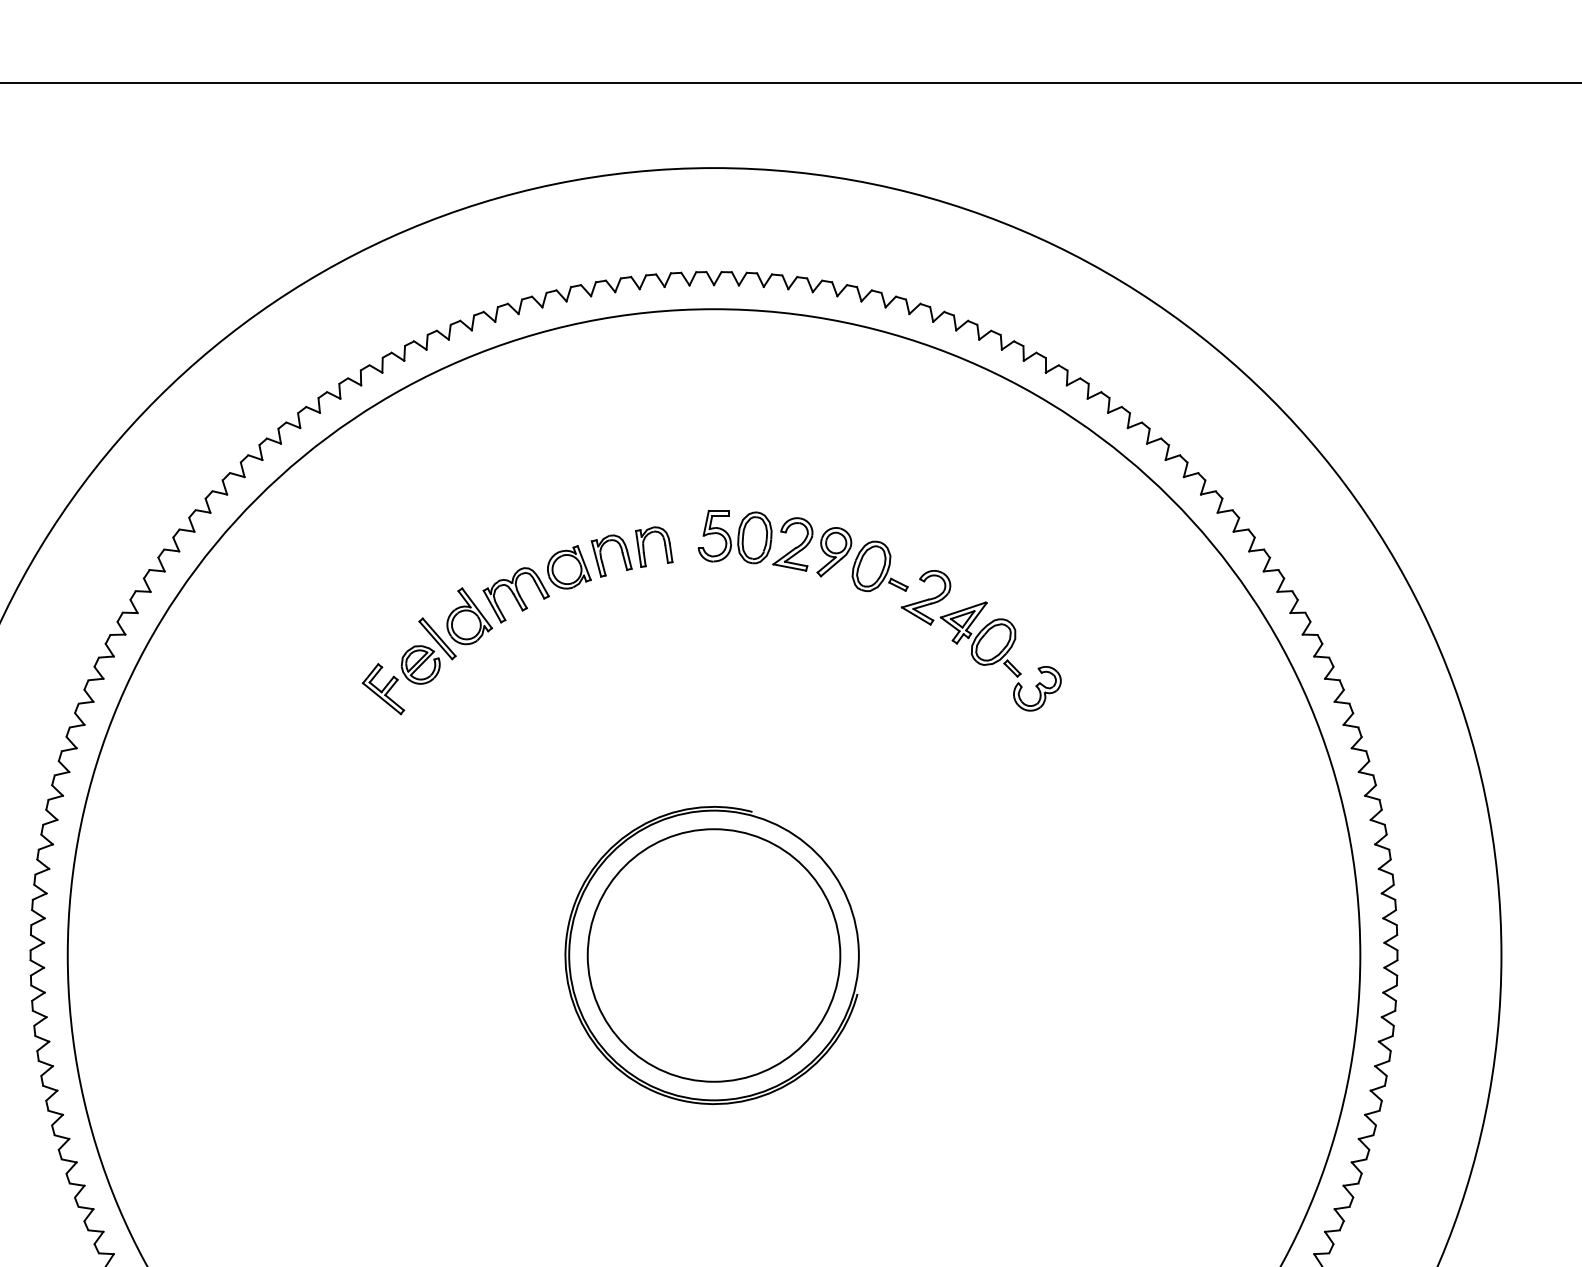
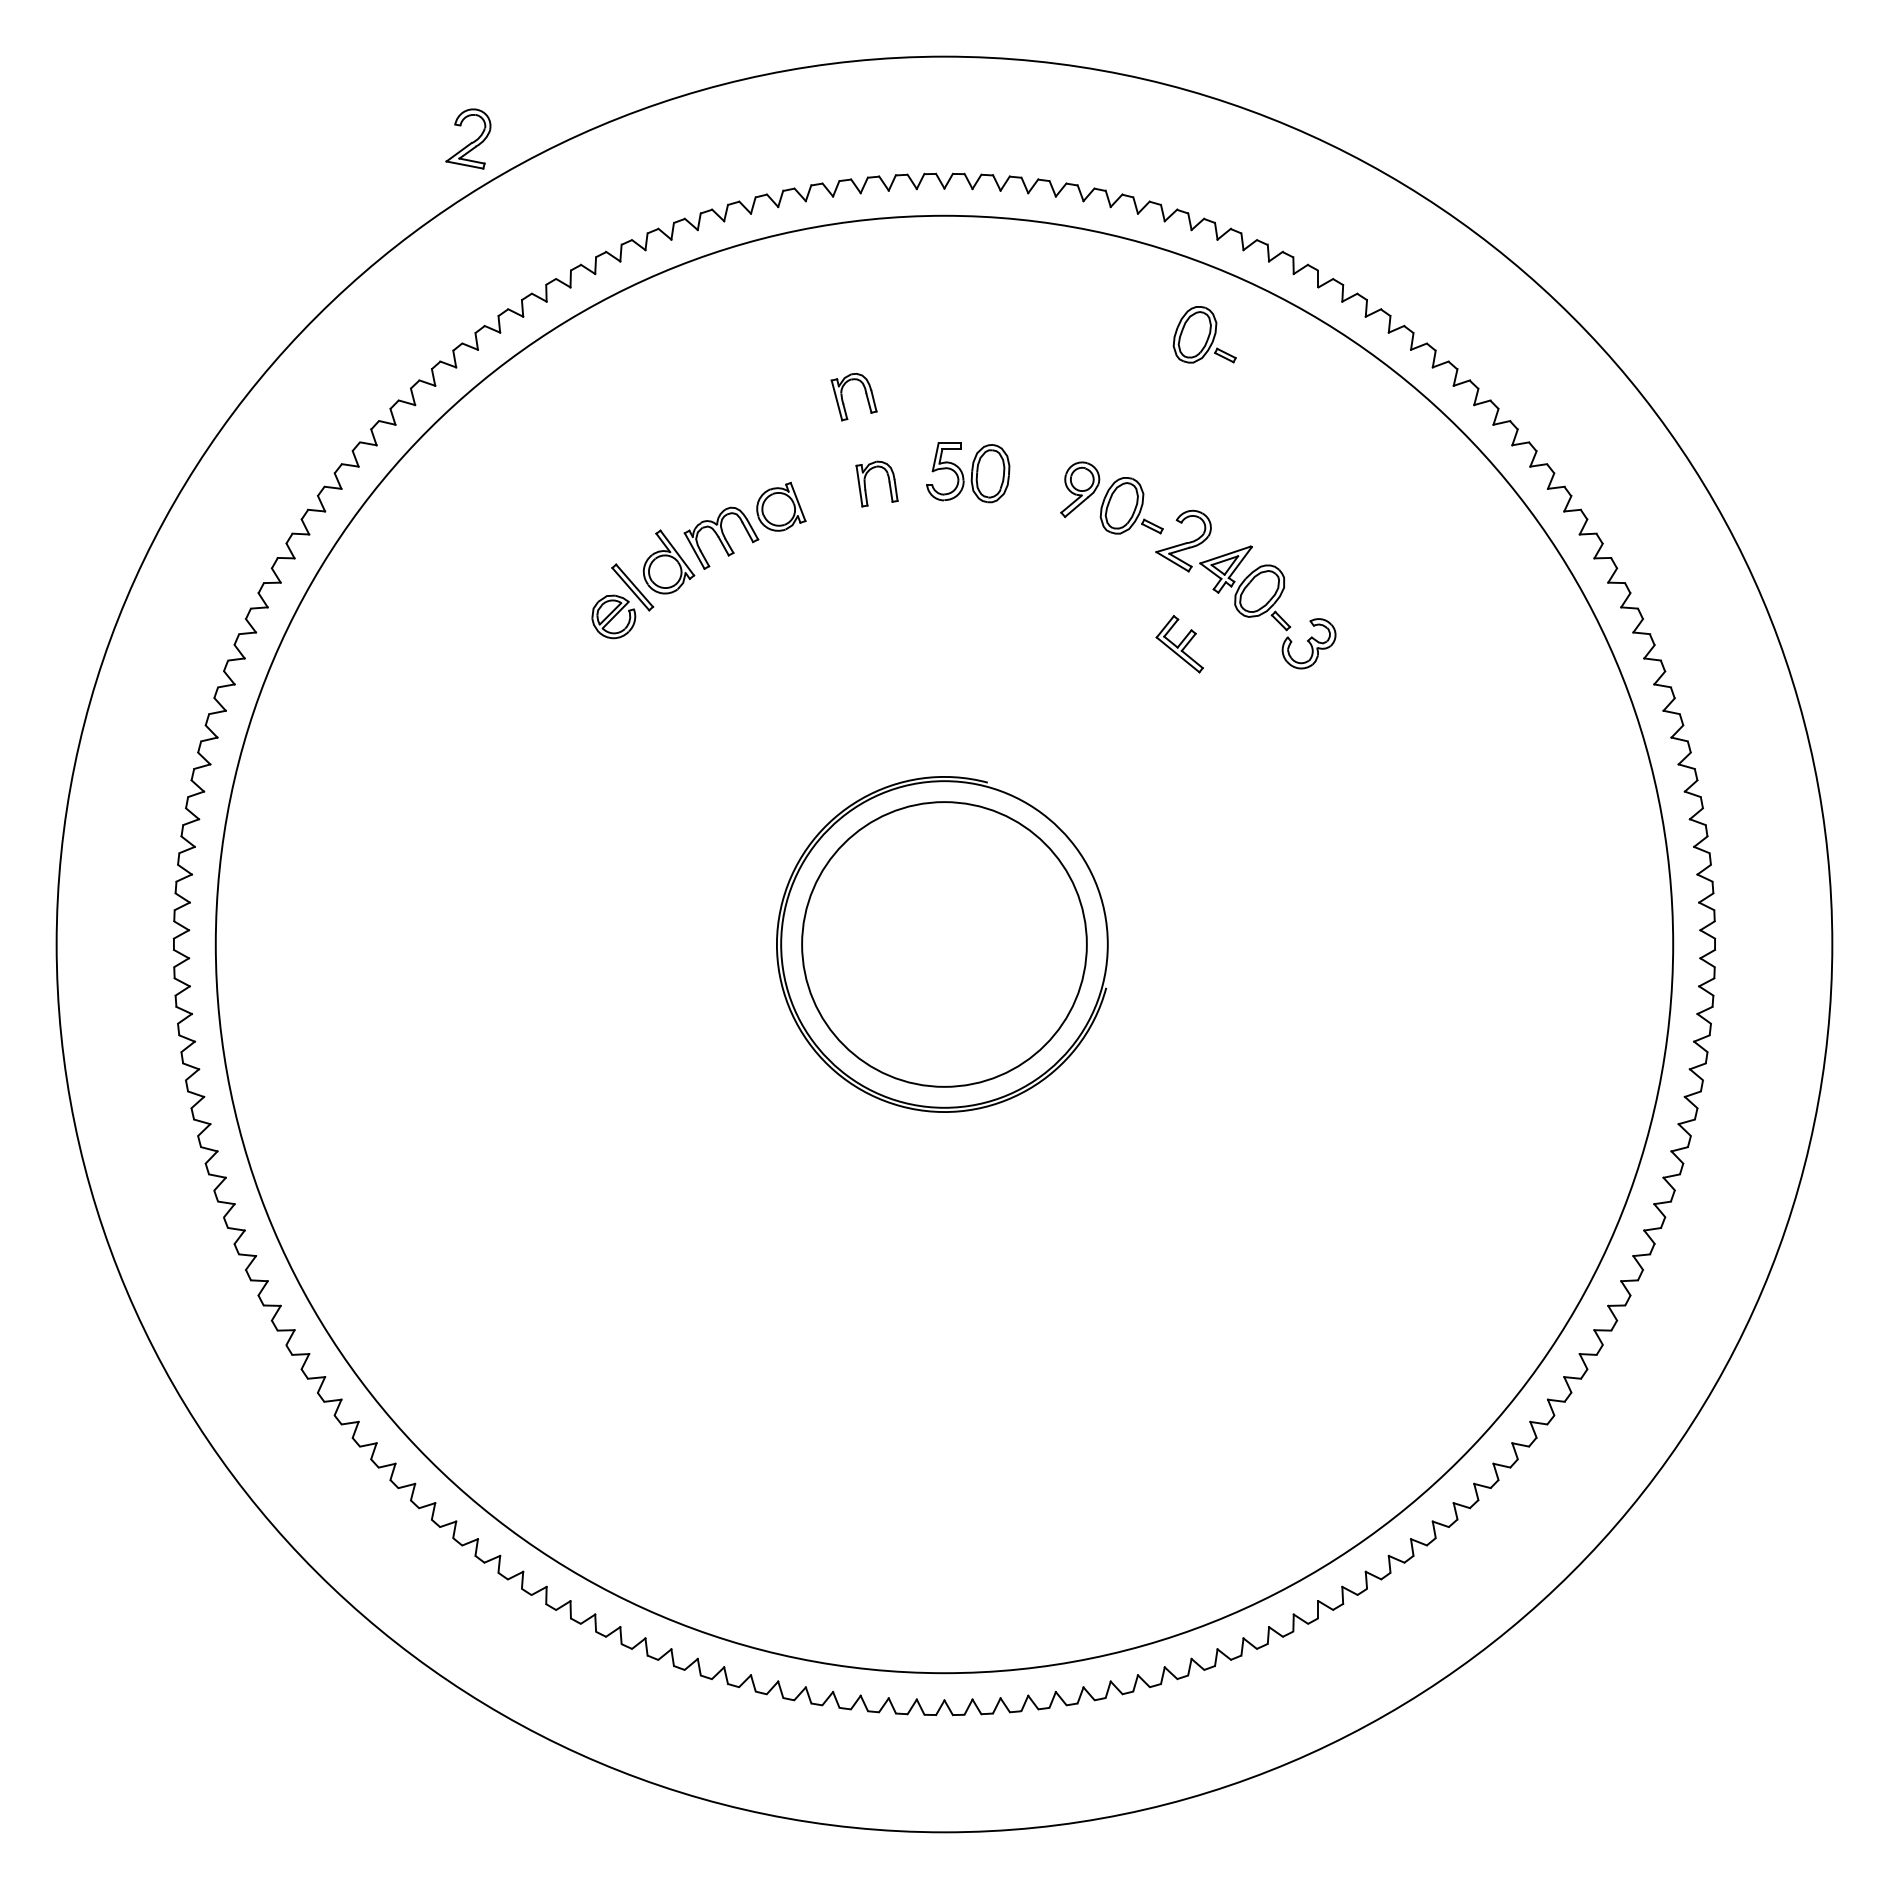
part: (944, 414) -> (1204, 334), added
part: (792, 543) -> (468, 138), moved
part: (602, 558) -> (843, 399), moved
part: (383, 689) -> (1179, 644), moved

